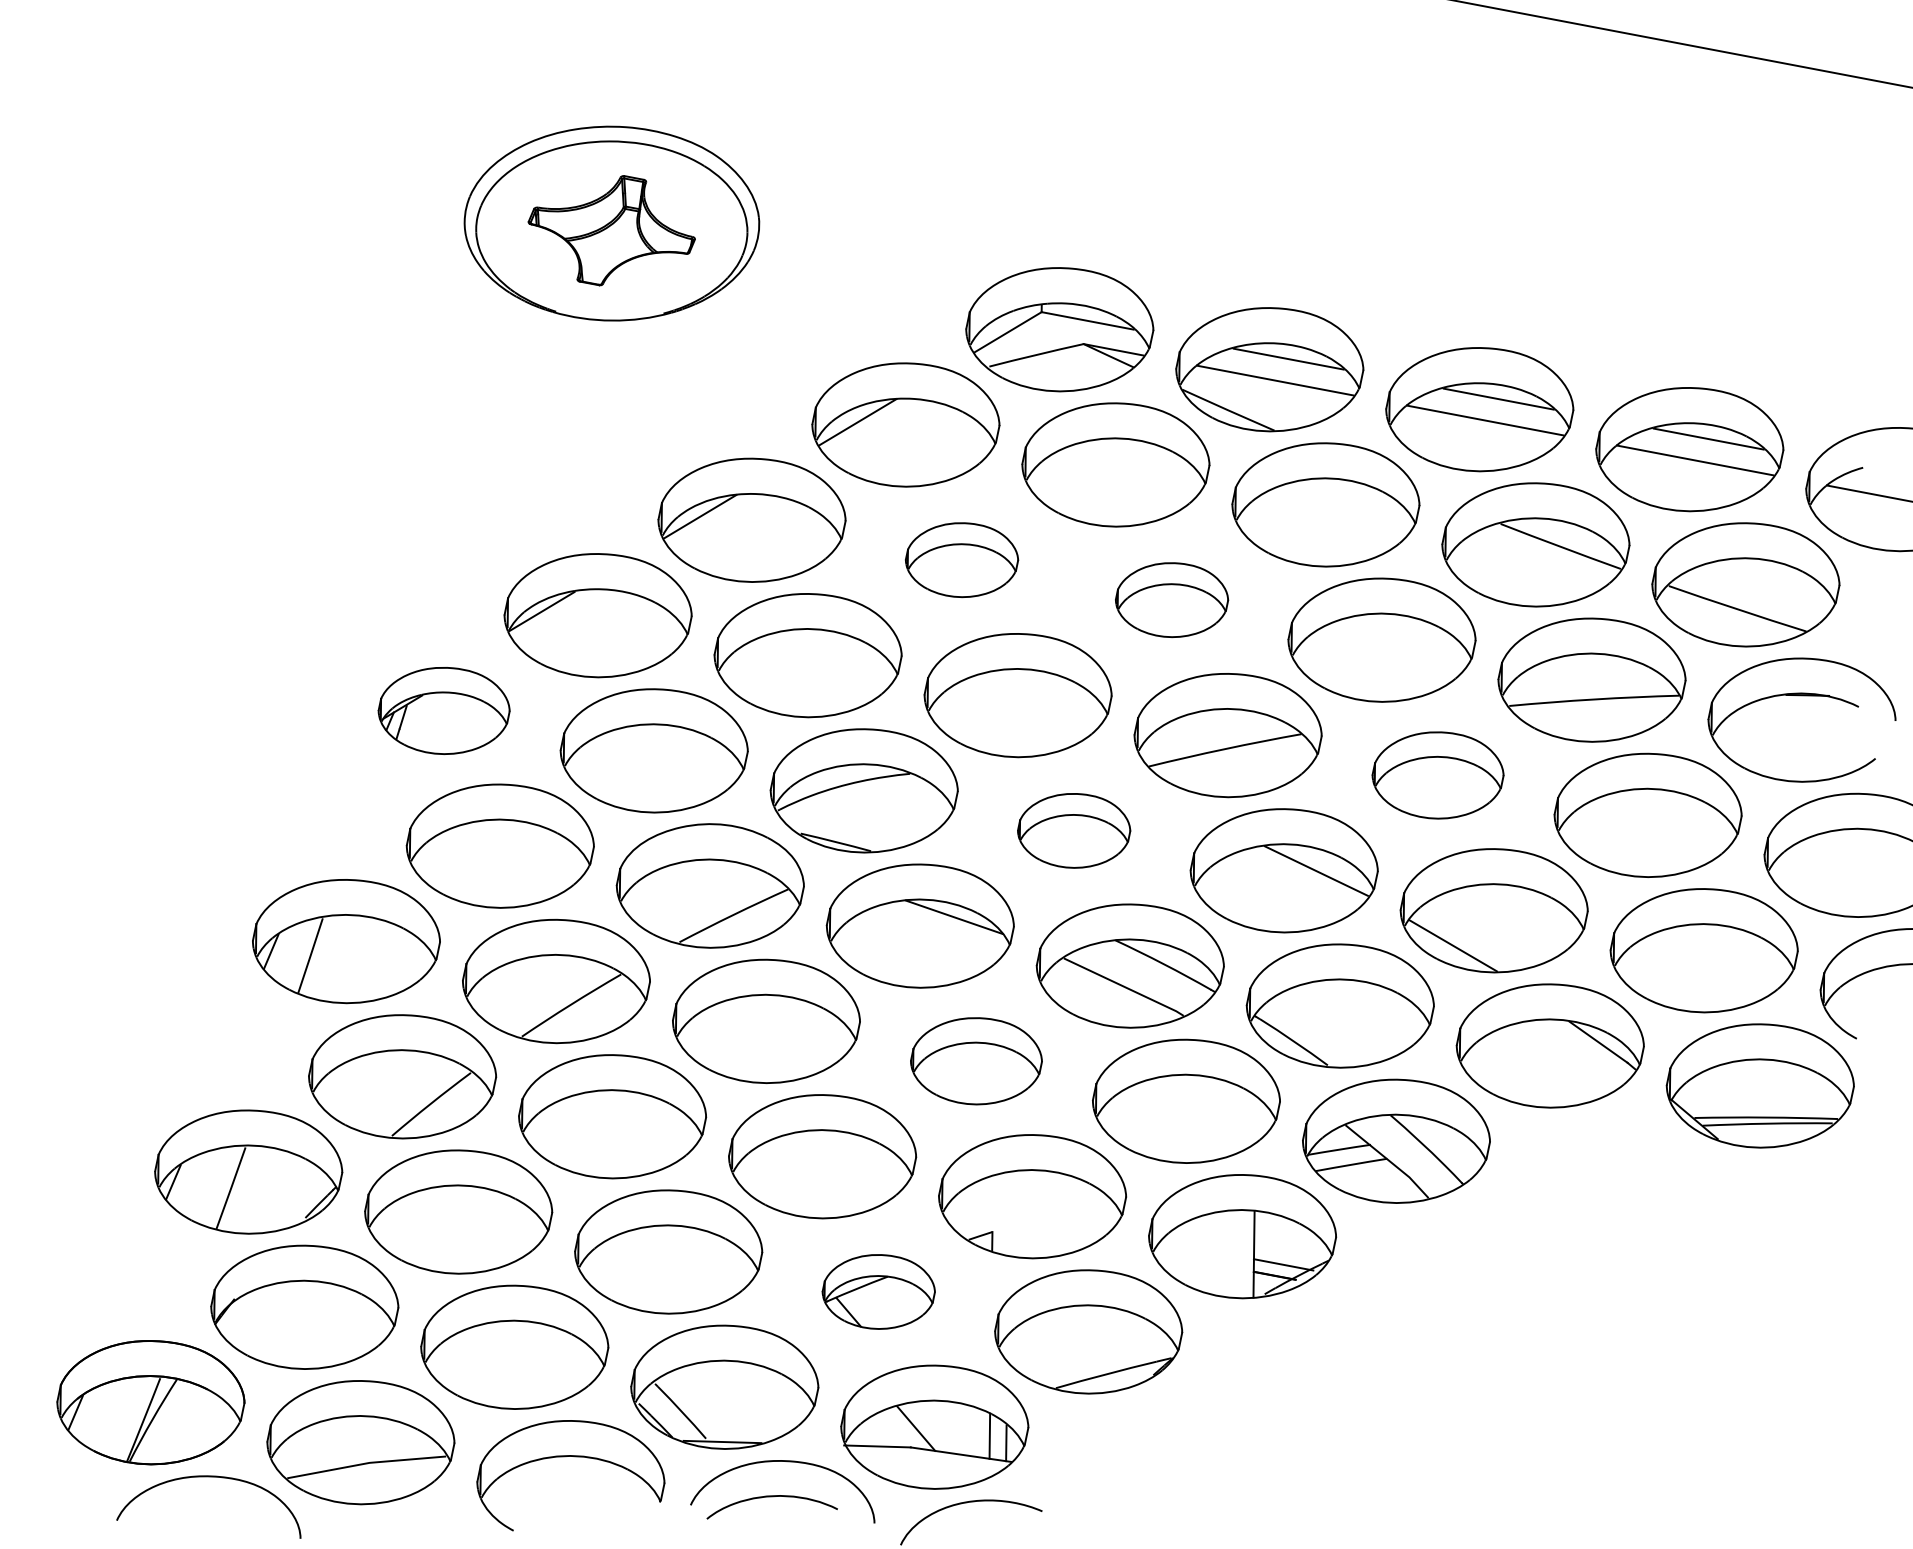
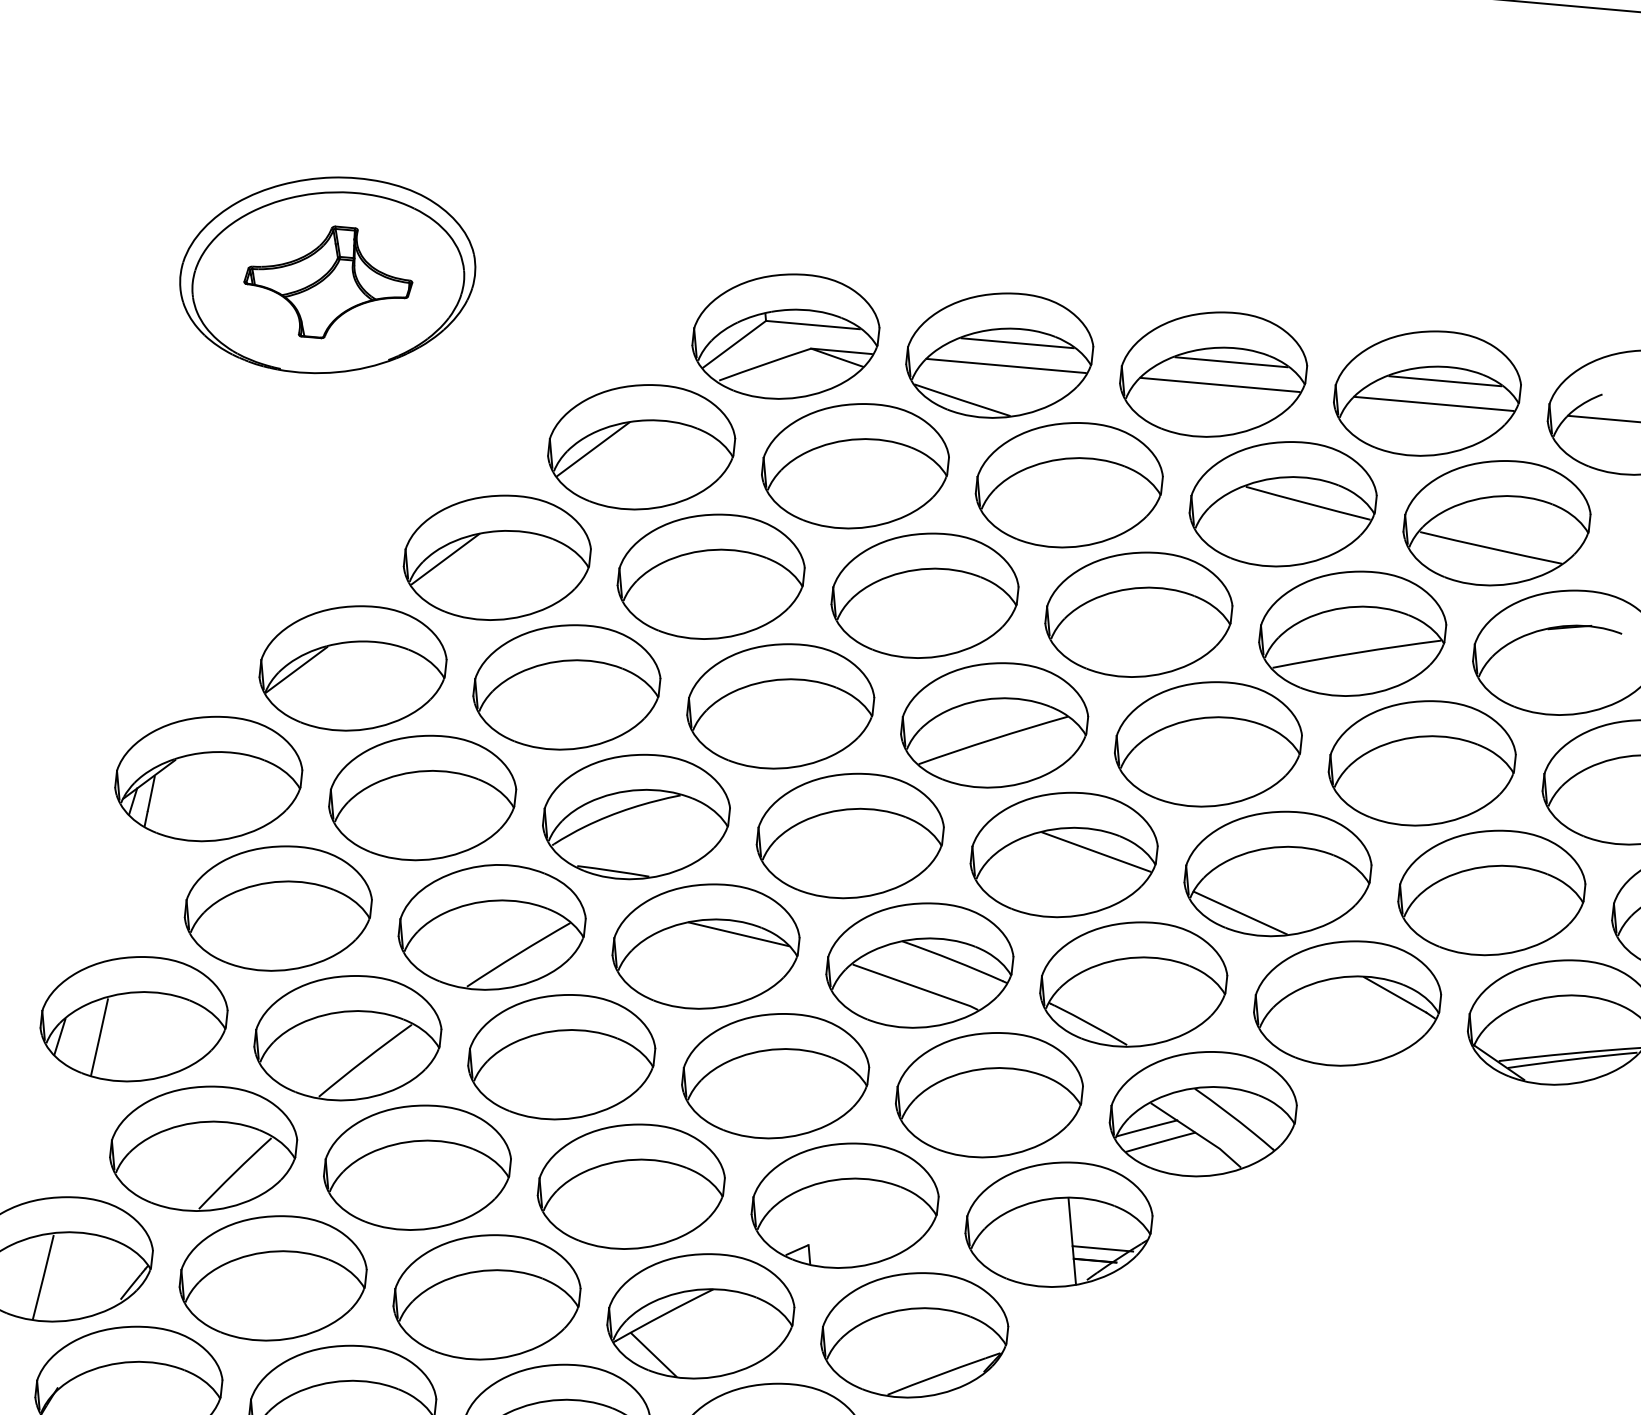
part: (961, 559) -> (710, 576), size x1.67
part: (1171, 599) -> (924, 595), size x1.67
part: (443, 710) -> (208, 778), size x1.43
part: (1437, 775) -> (1207, 744), size x1.43
part: (1073, 830) -> (849, 835), size x1.67
part: (976, 1060) -> (775, 1075), size x1.43
part: (878, 1291) -> (700, 1315), size x1.67

